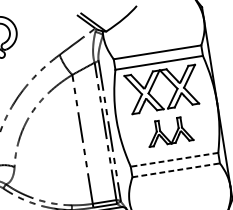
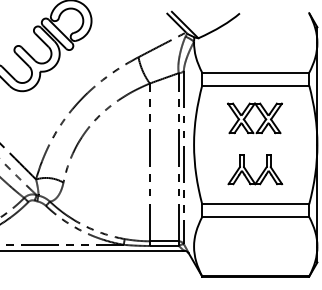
part: (162, 89) -> (254, 118), size x0.62
line: (174, 160) -> (255, 204), dashed -> solid
line: (176, 170) -> (255, 217), dashed -> solid

